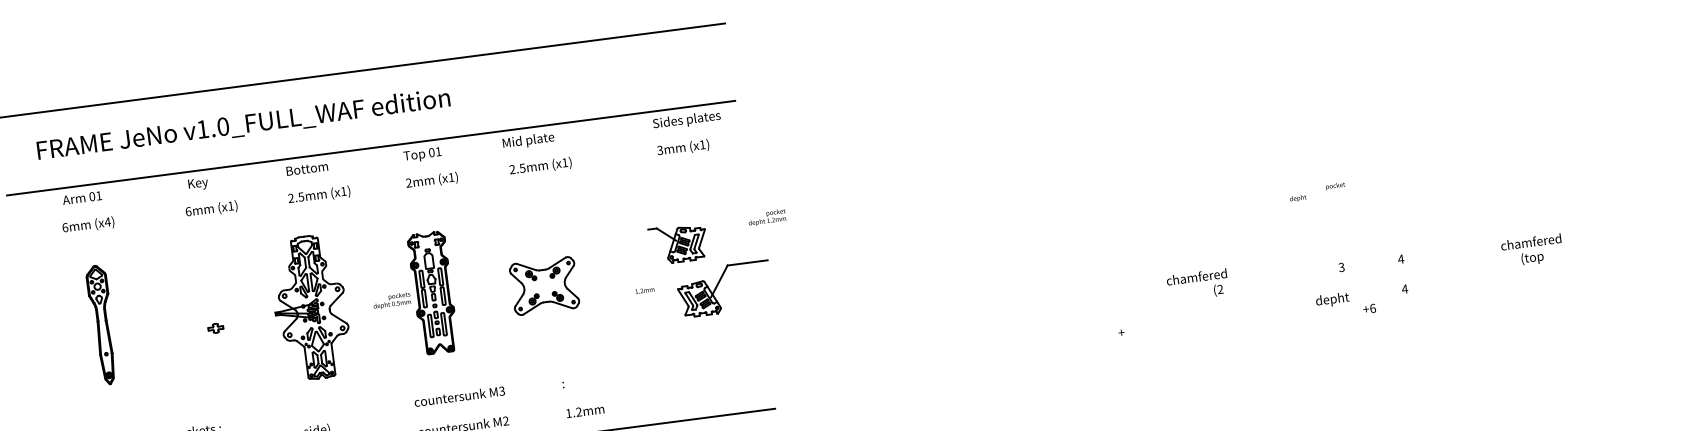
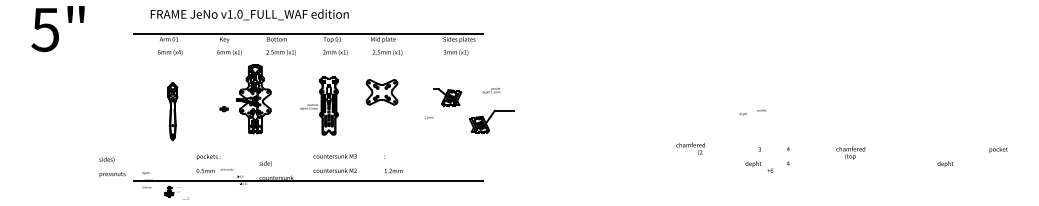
part: (543, 286) -> (381, 92), moved
part: (723, 288) -> (491, 121), moved
part: (309, 308) -> (253, 99), moved
part: (101, 324) -> (172, 111), moved

